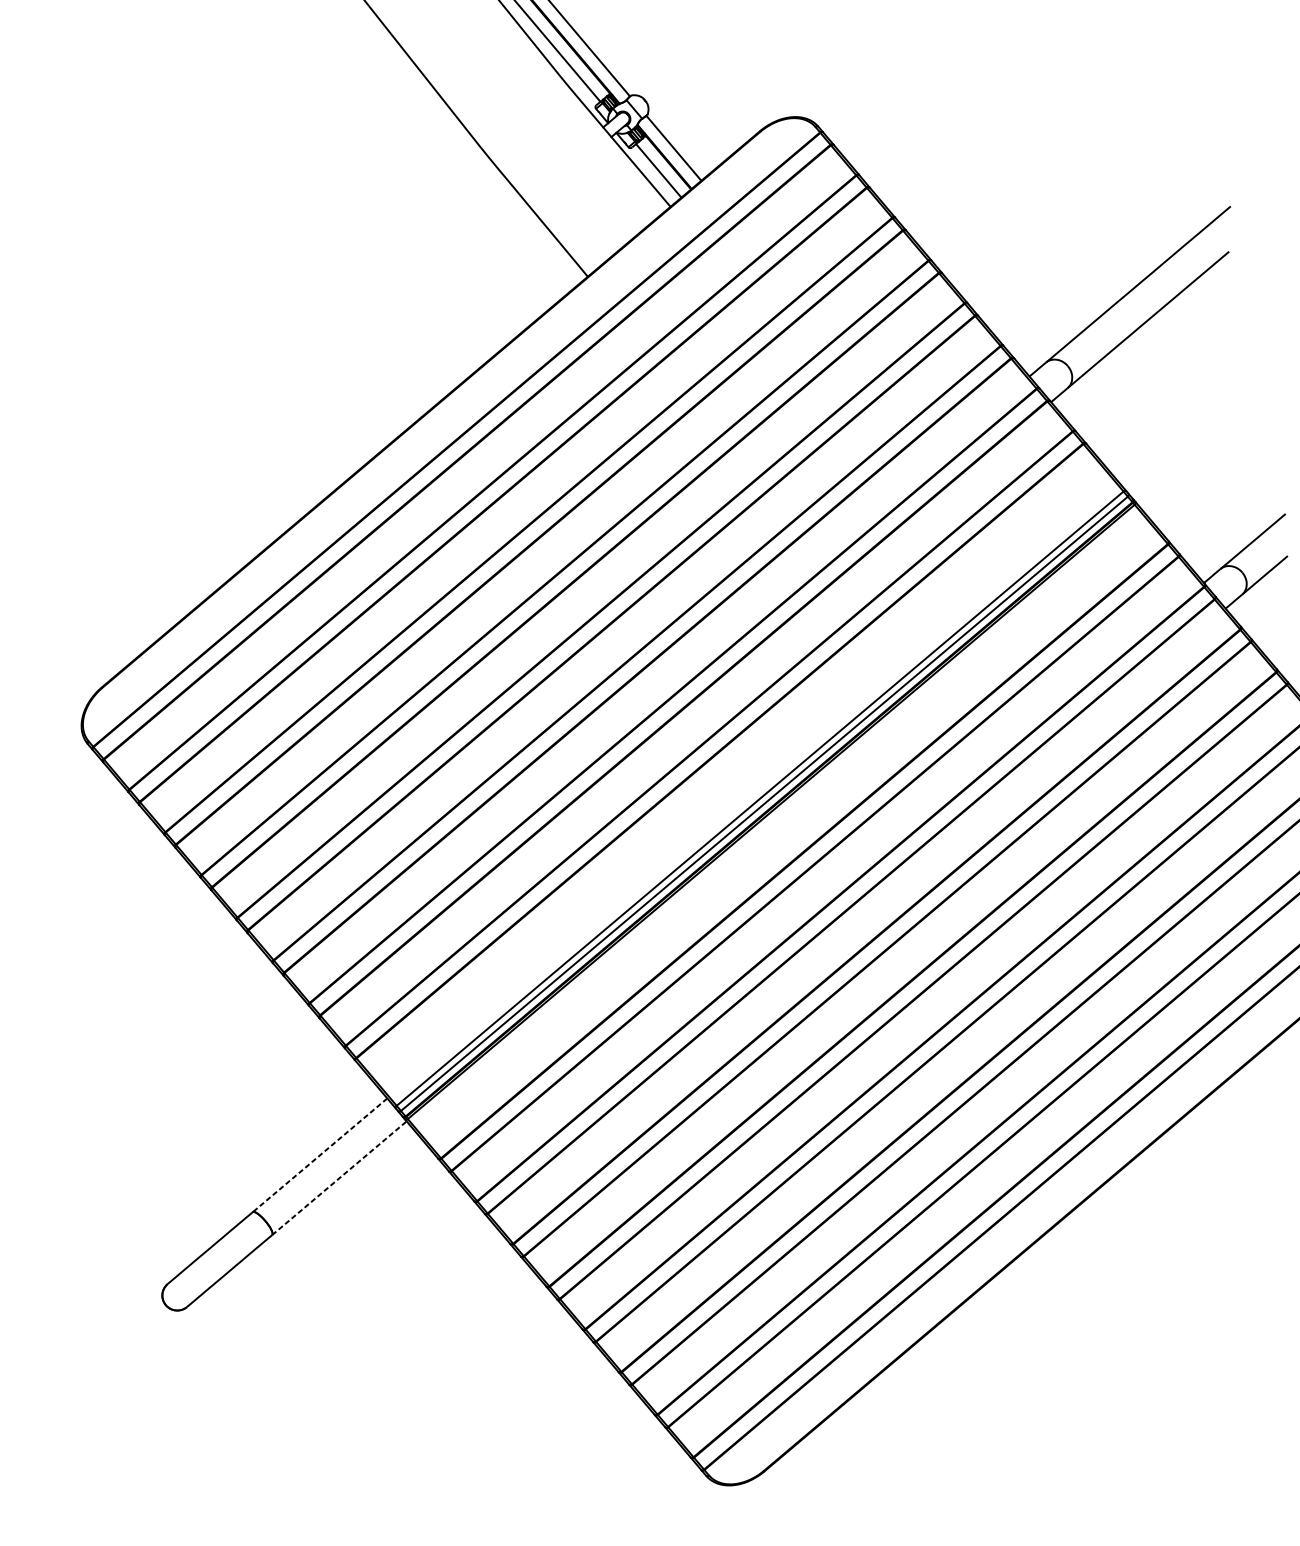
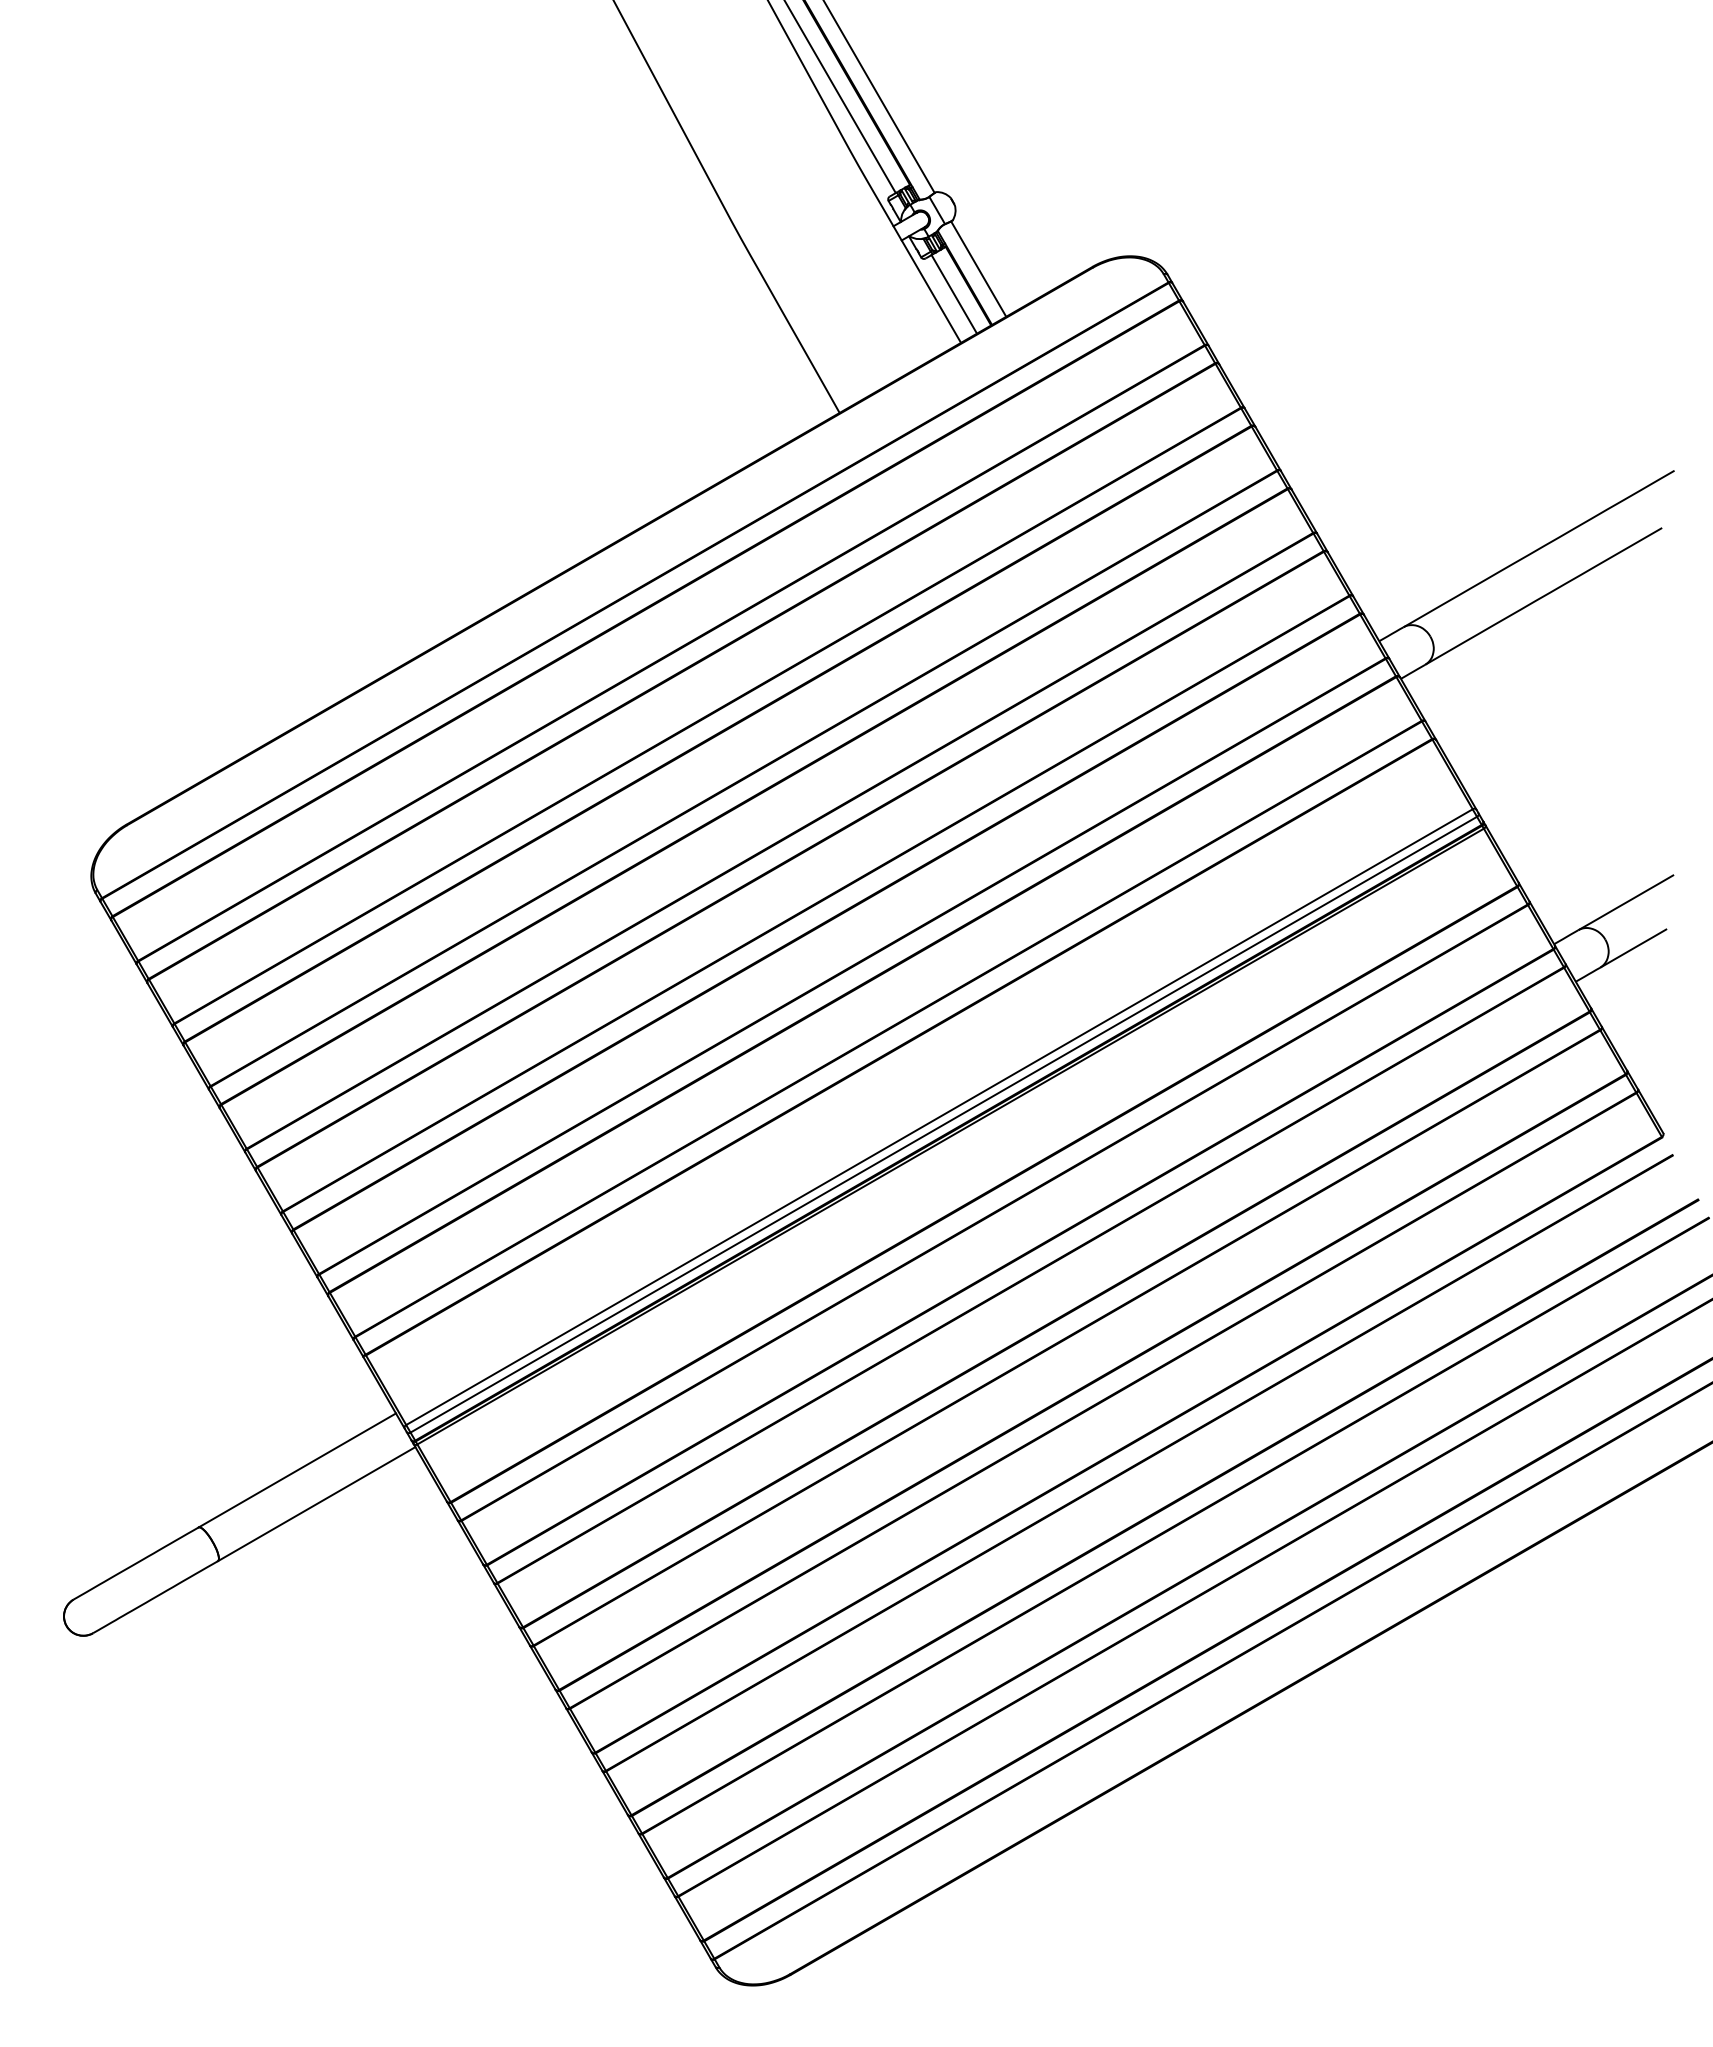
line: (320, 1155) -> (297, 1470), dashed -> solid
line: (339, 1178) -> (316, 1504), dashed -> solid

